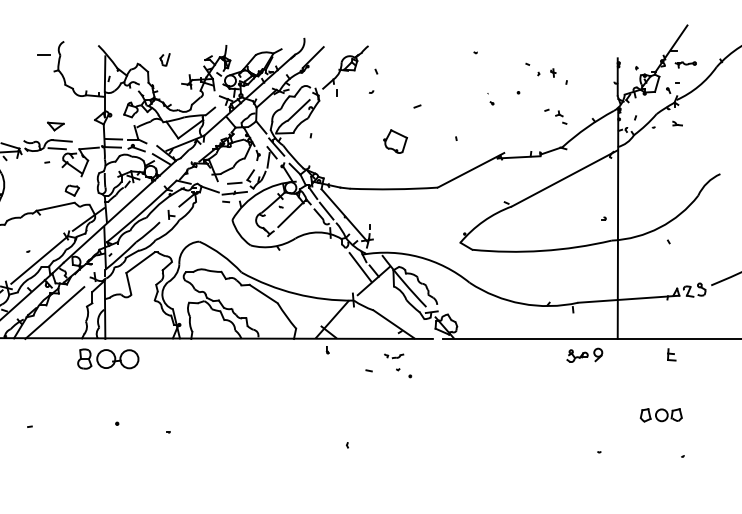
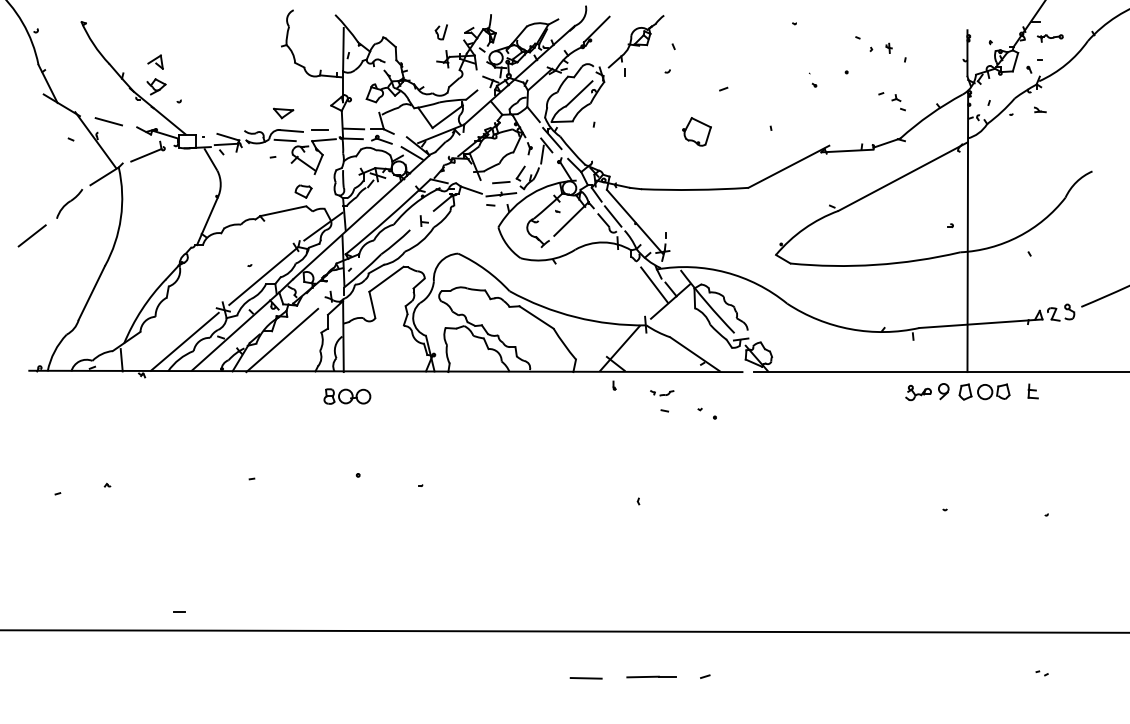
line: (43, 54) -> (319, 129), moved
part: (164, 59) -> (440, 32), moved
part: (394, 356) -> (662, 393), moved
part: (108, 359) -> (347, 396), size x0.62
part: (661, 414) -> (984, 391), moved

